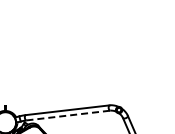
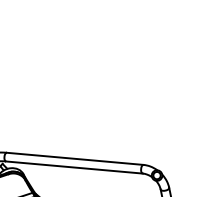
line: (68, 115) -> (74, 167), dashed -> solid

